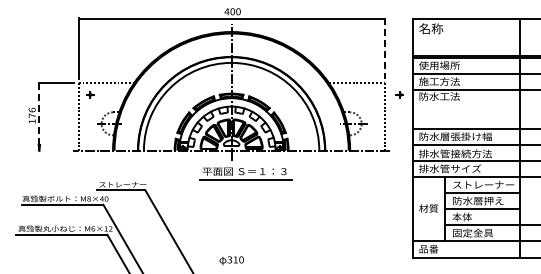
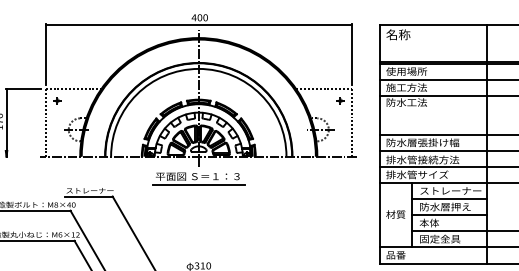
line: (384, 48) -> (351, 54), dashed -> solid
part: (399, 94) -> (339, 100), moved
line: (39, 116) -> (6, 122), dashed -> solid
part: (245, 173) -> (198, 178), moved

